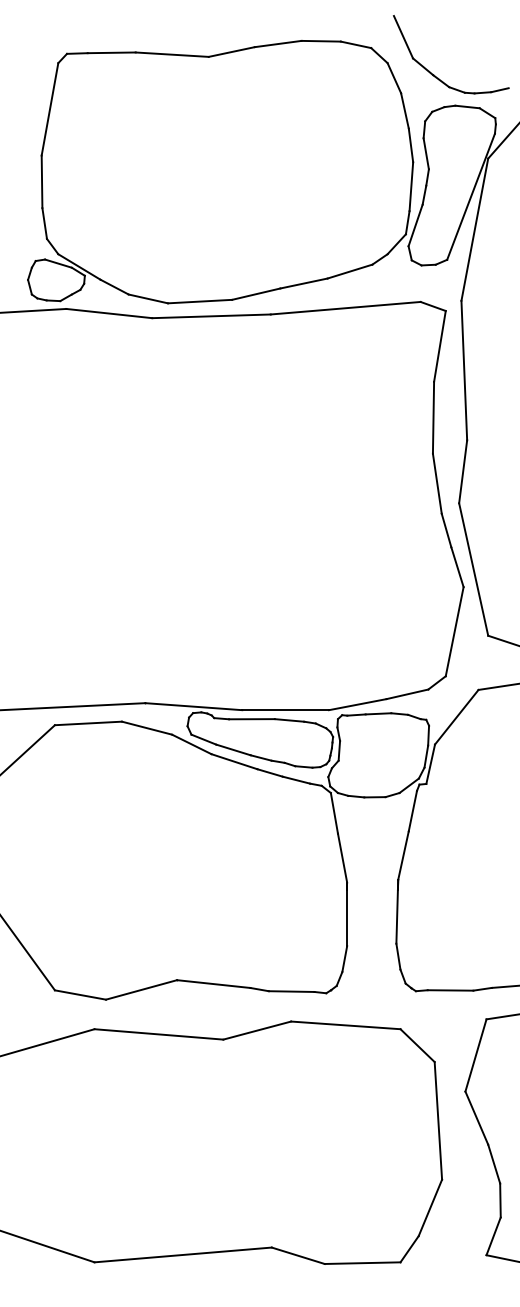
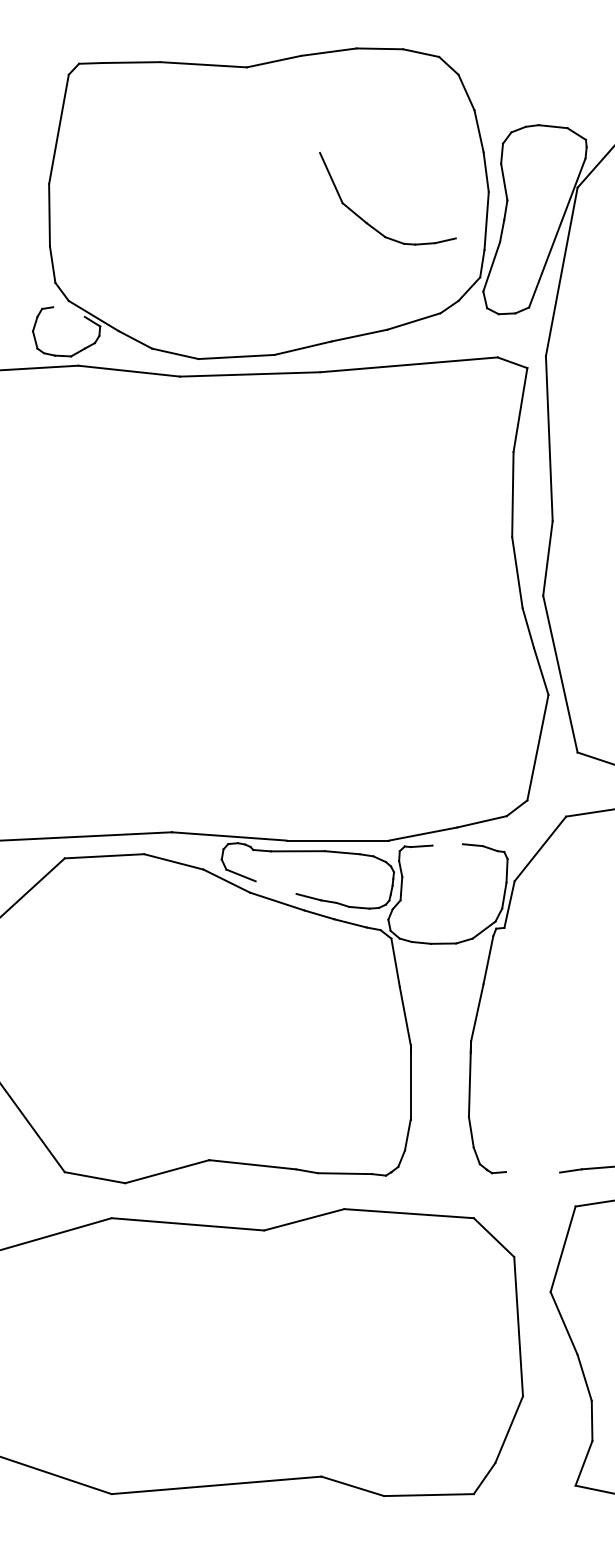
part: (436, 76) -> (370, 224), moved
line: (58, 263) -> (68, 311), removed
line: (378, 713) -> (447, 844), removed
line: (232, 749) -> (275, 887), removed
line: (450, 990) -> (533, 1172), removed

